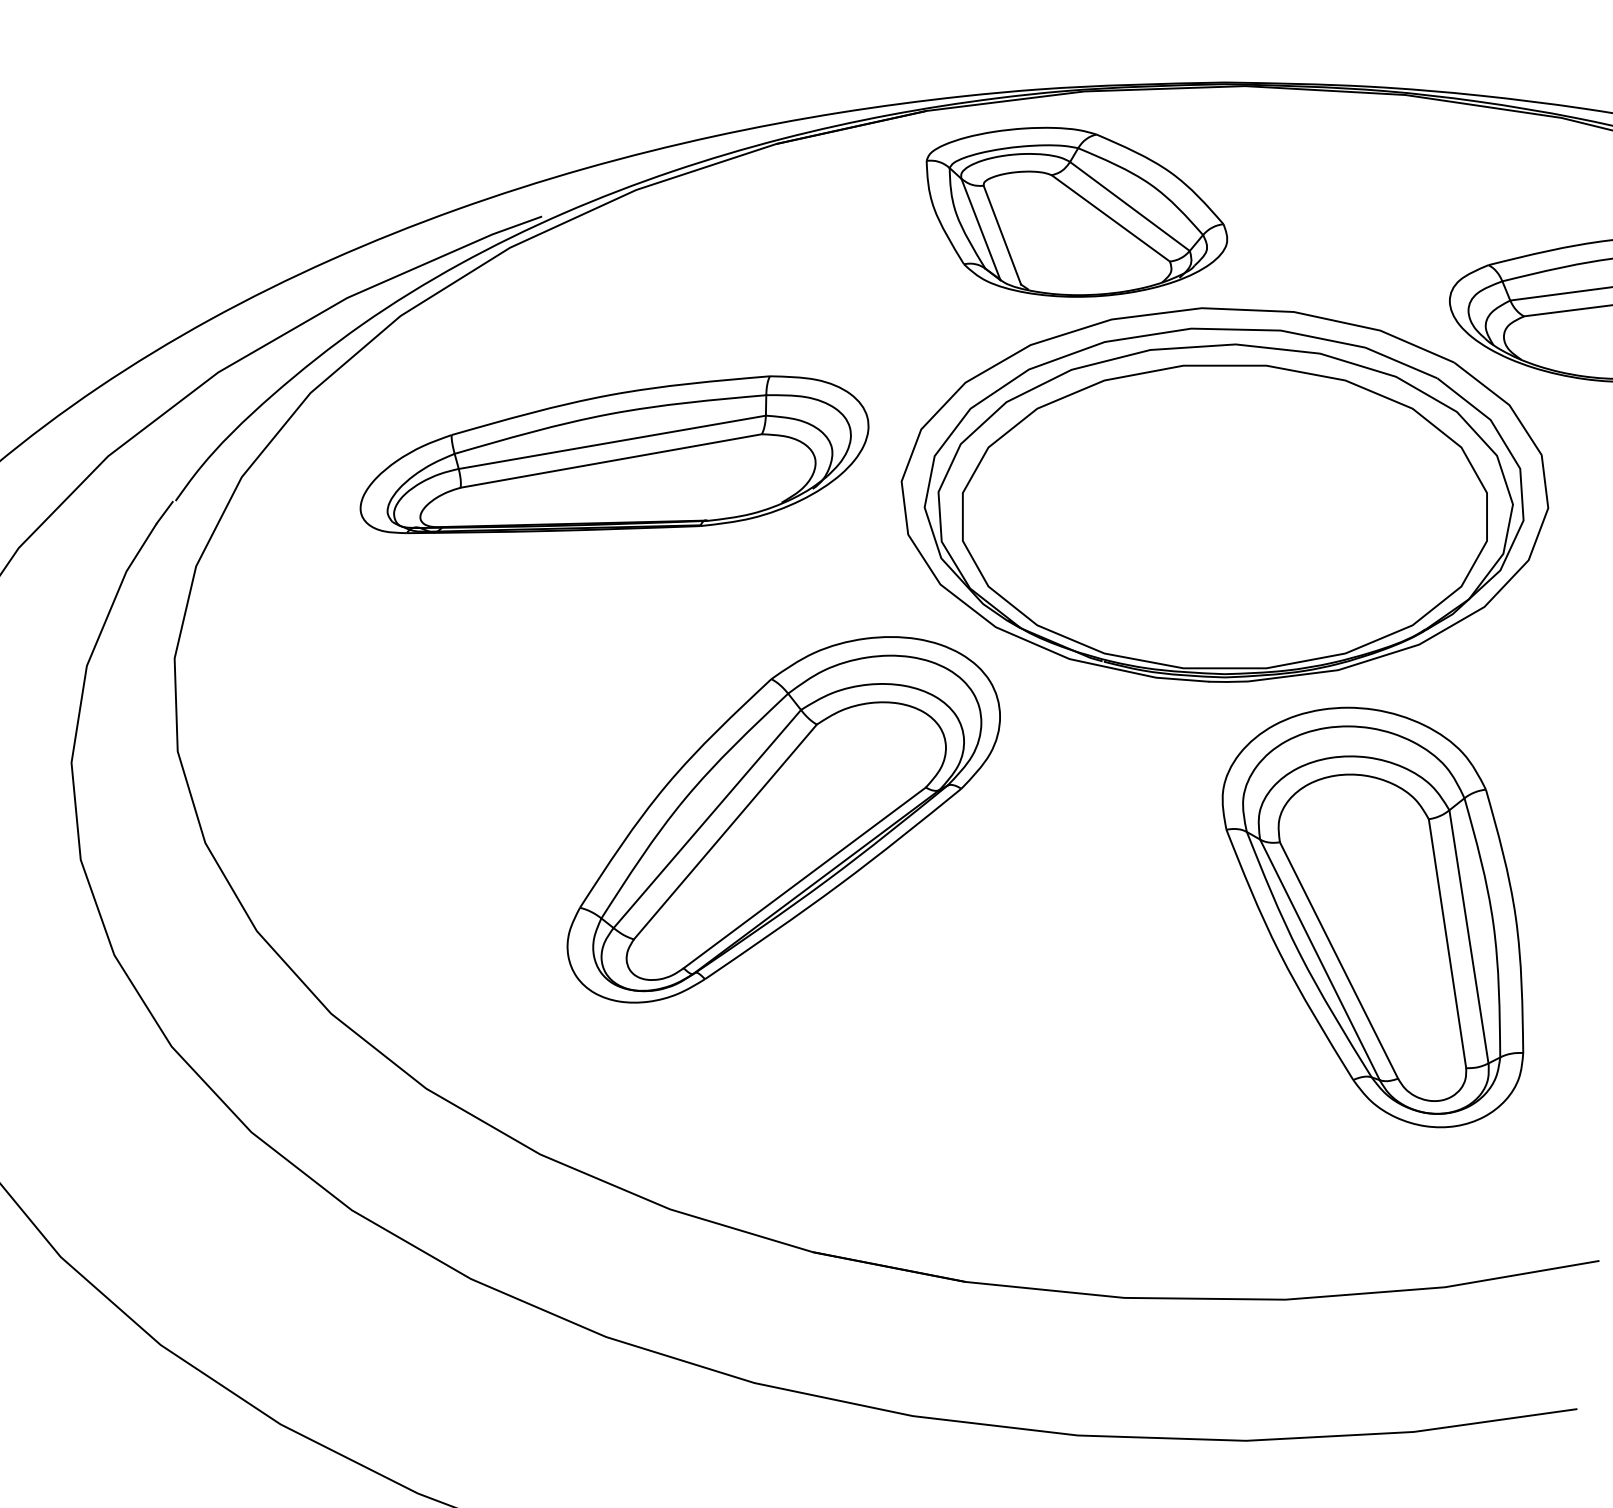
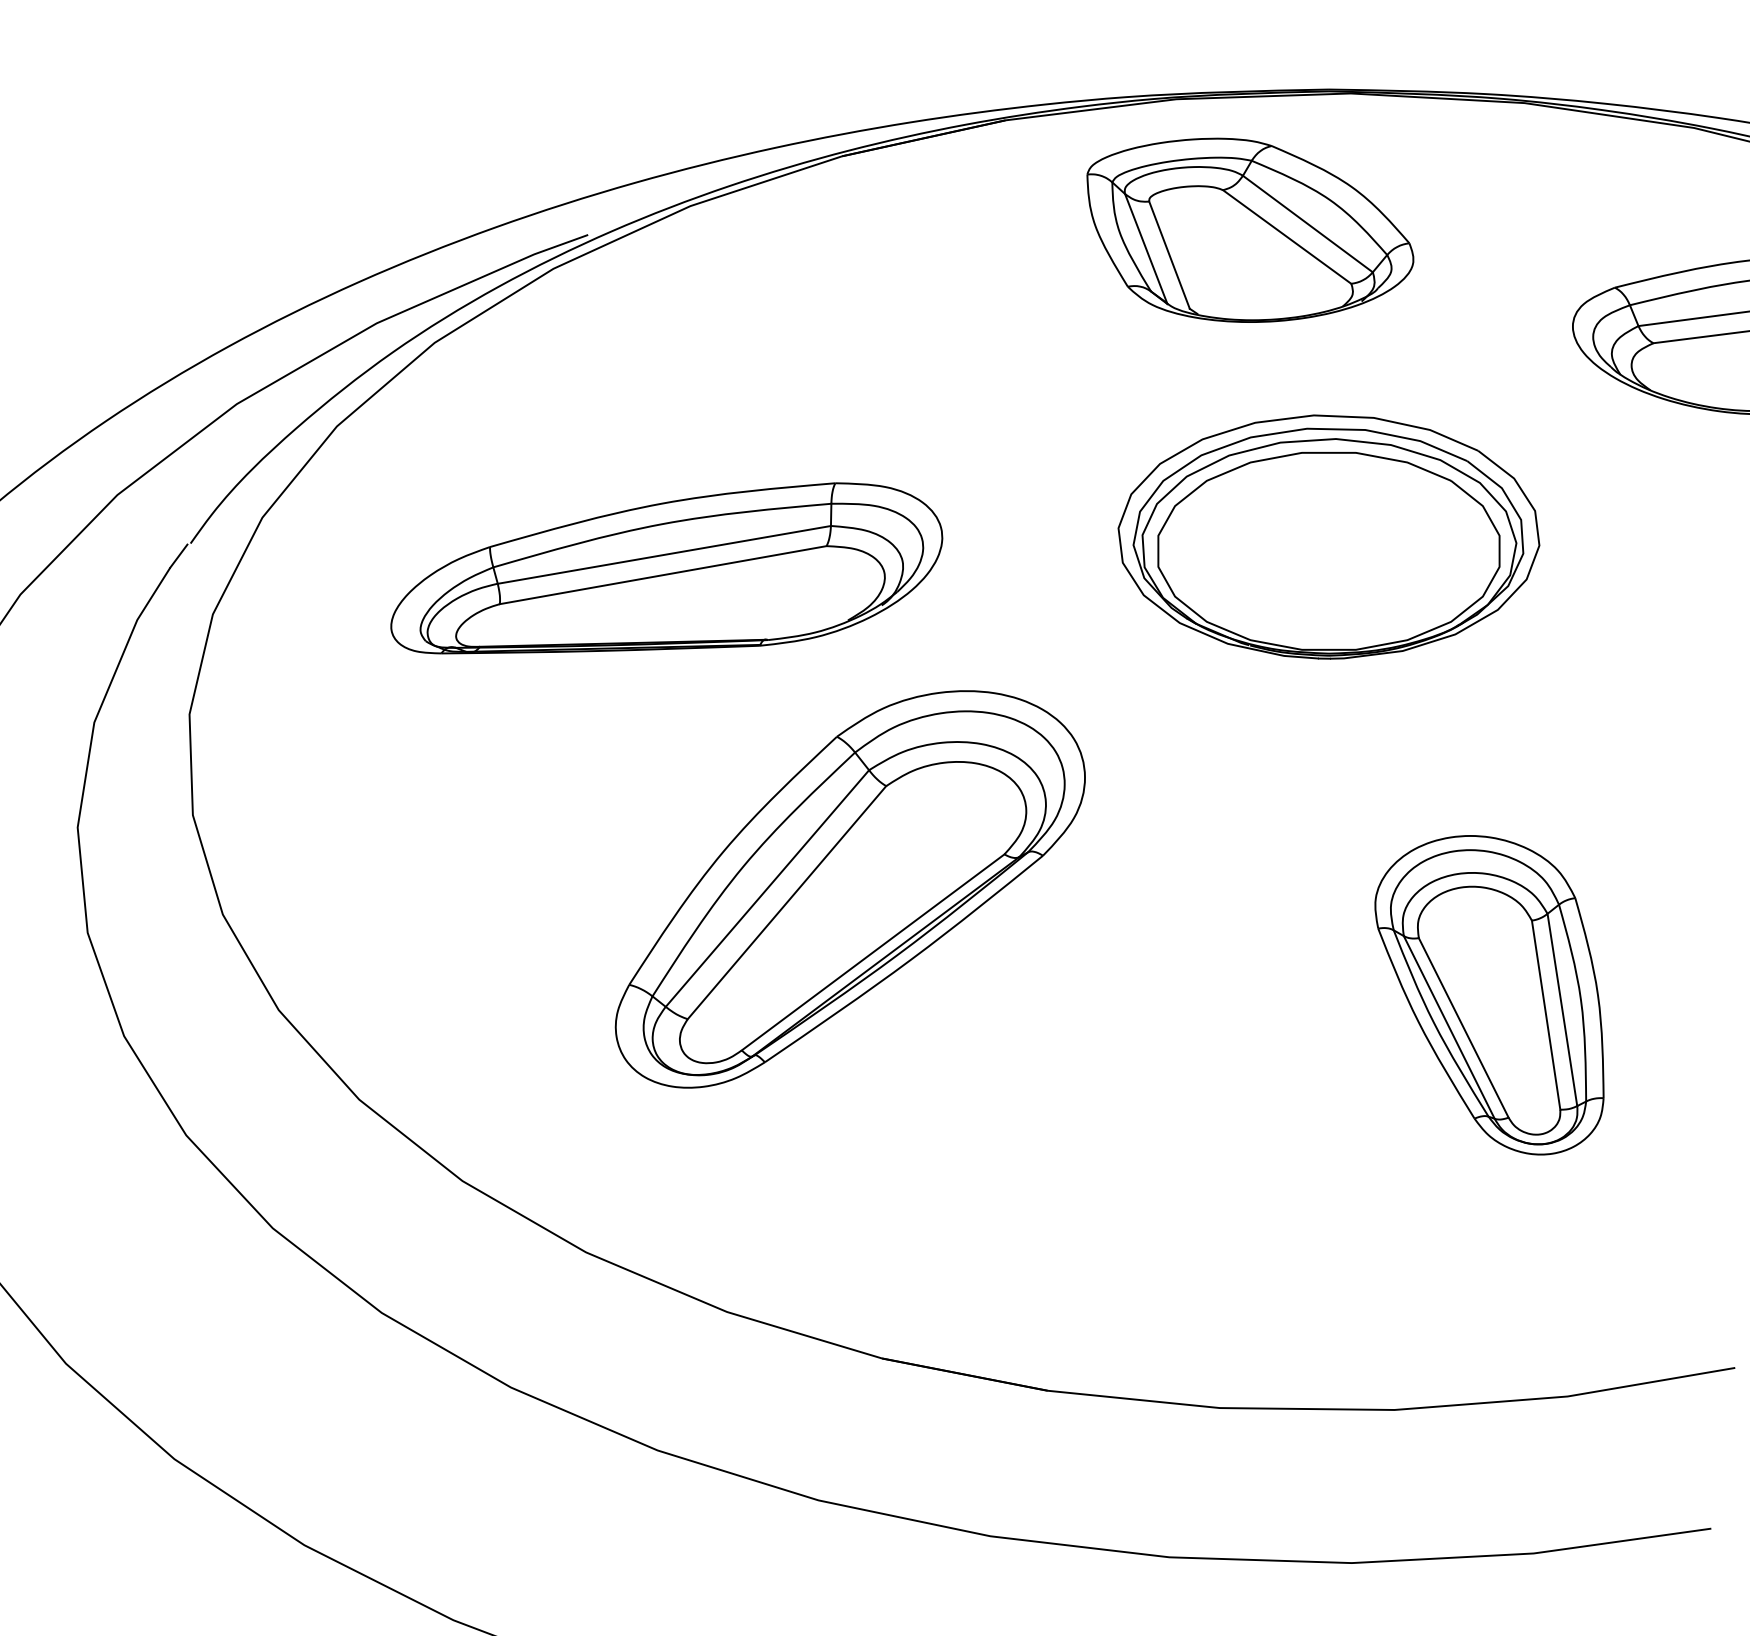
part: (1077, 211) -> (1250, 229), moved
part: (614, 454) -> (666, 568), moved
part: (1224, 494) -> (1328, 536), size x0.6
part: (1372, 916) -> (1489, 994), size x0.7

